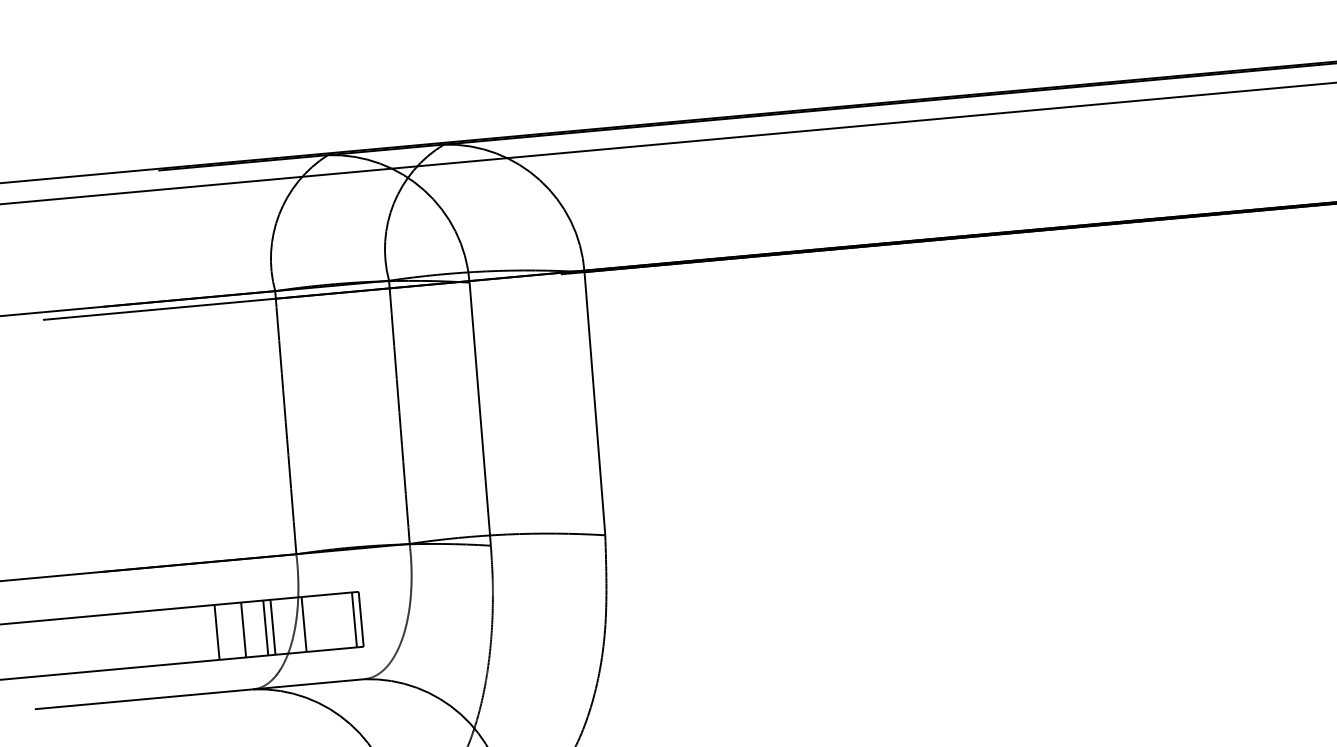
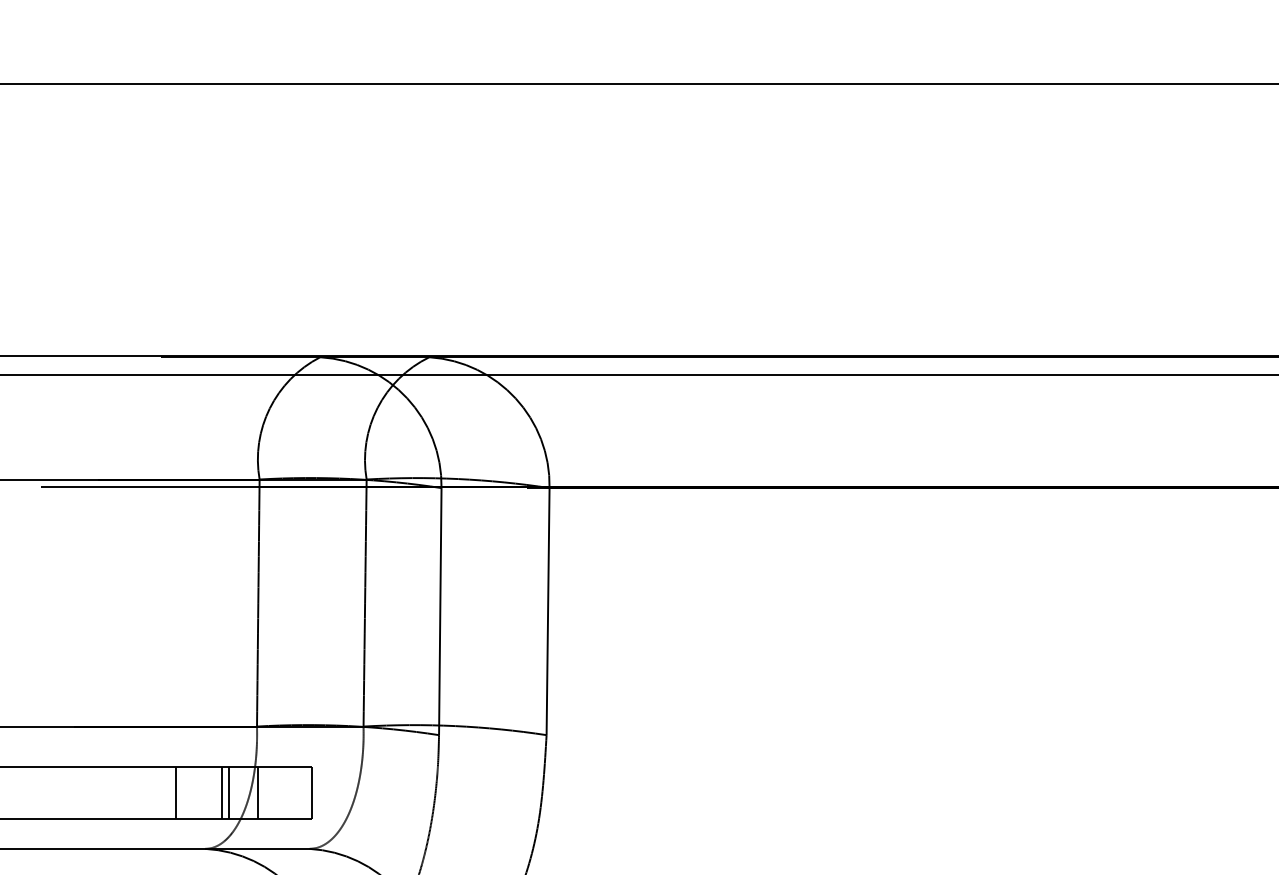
line: (354, 619) -> (305, 792), removed
line: (243, 629) -> (201, 792), removed

